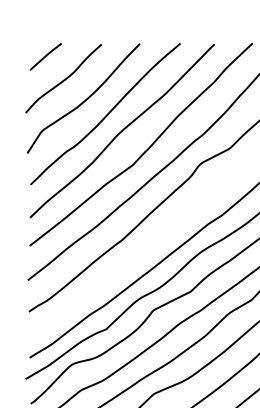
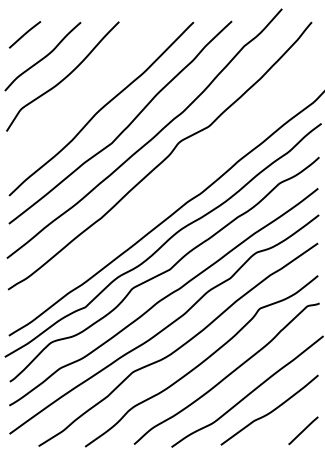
curve: (106, 114) -> (85, 92), removed

